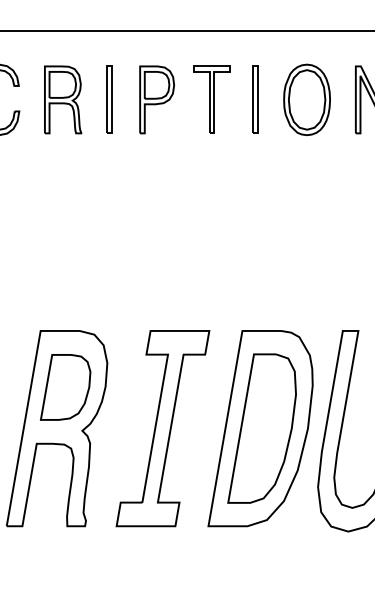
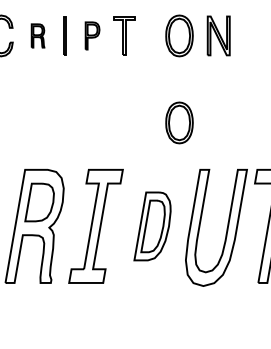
part: (61, 99) -> (37, 35), size x0.6
part: (156, 99) -> (92, 35), size x0.7
line: (253, 99) -> (148, 35), removed
part: (307, 249) -> (179, 122), added
part: (260, 428) -> (152, 226), size x0.6

